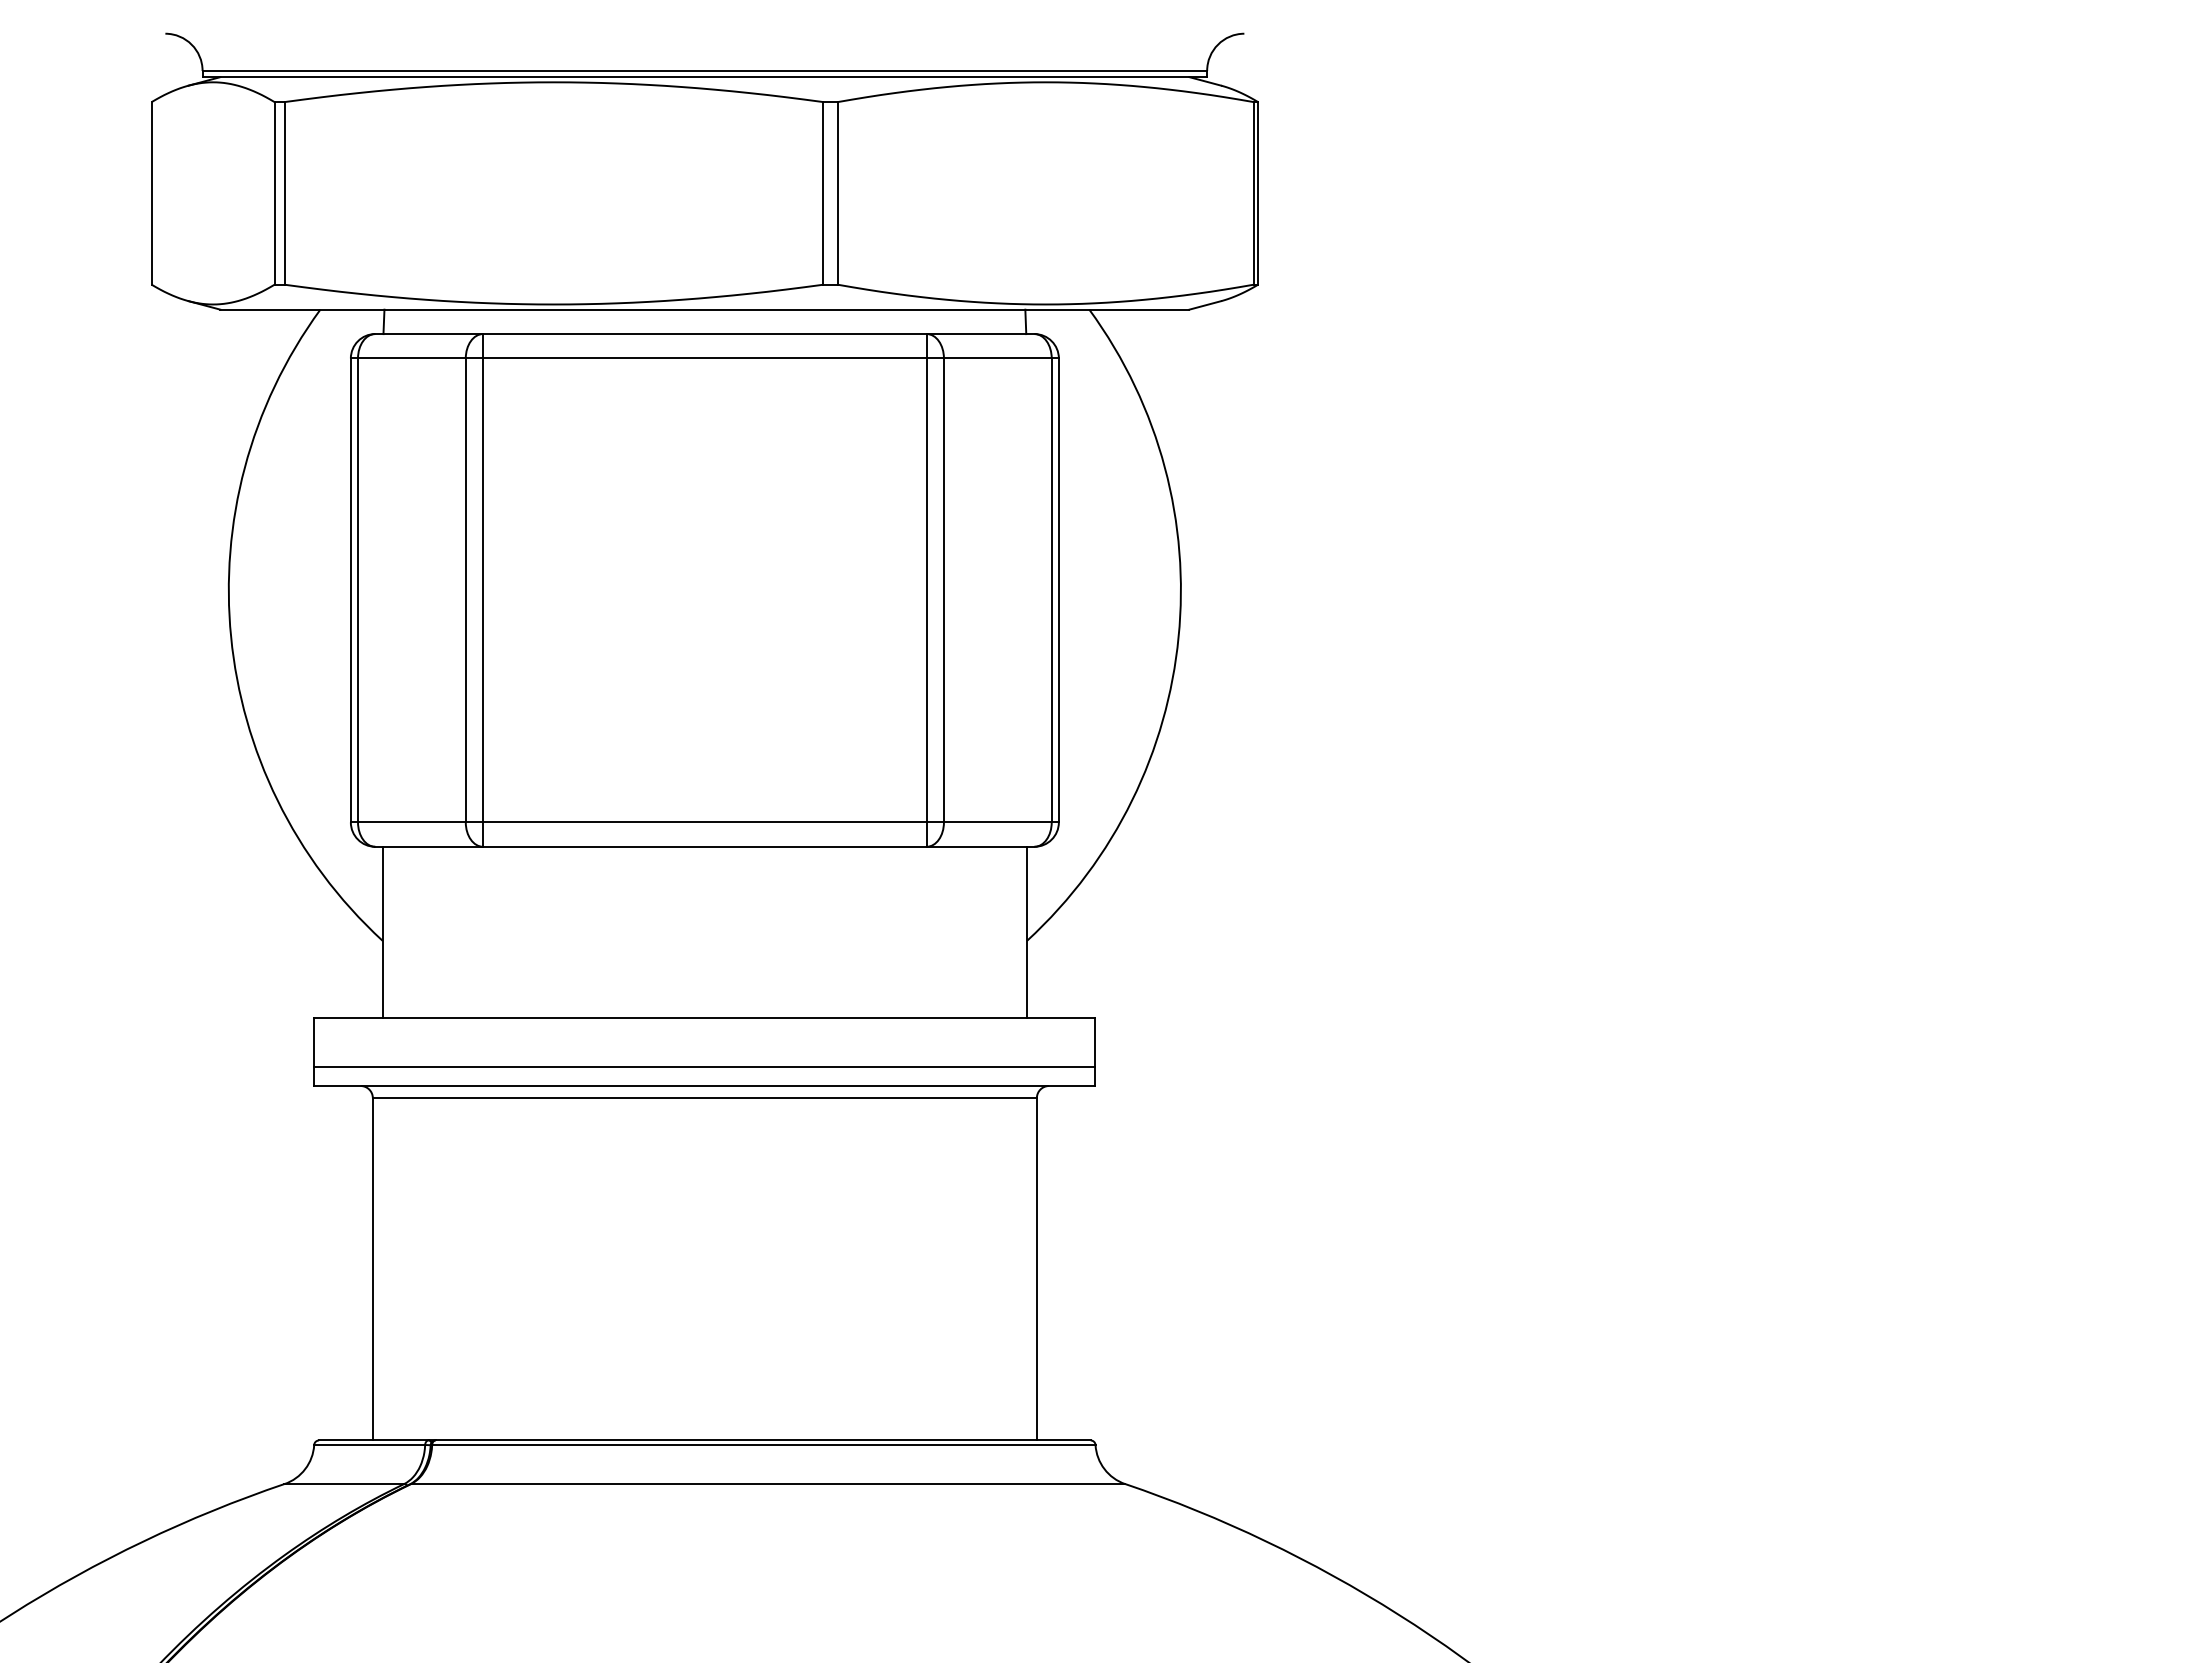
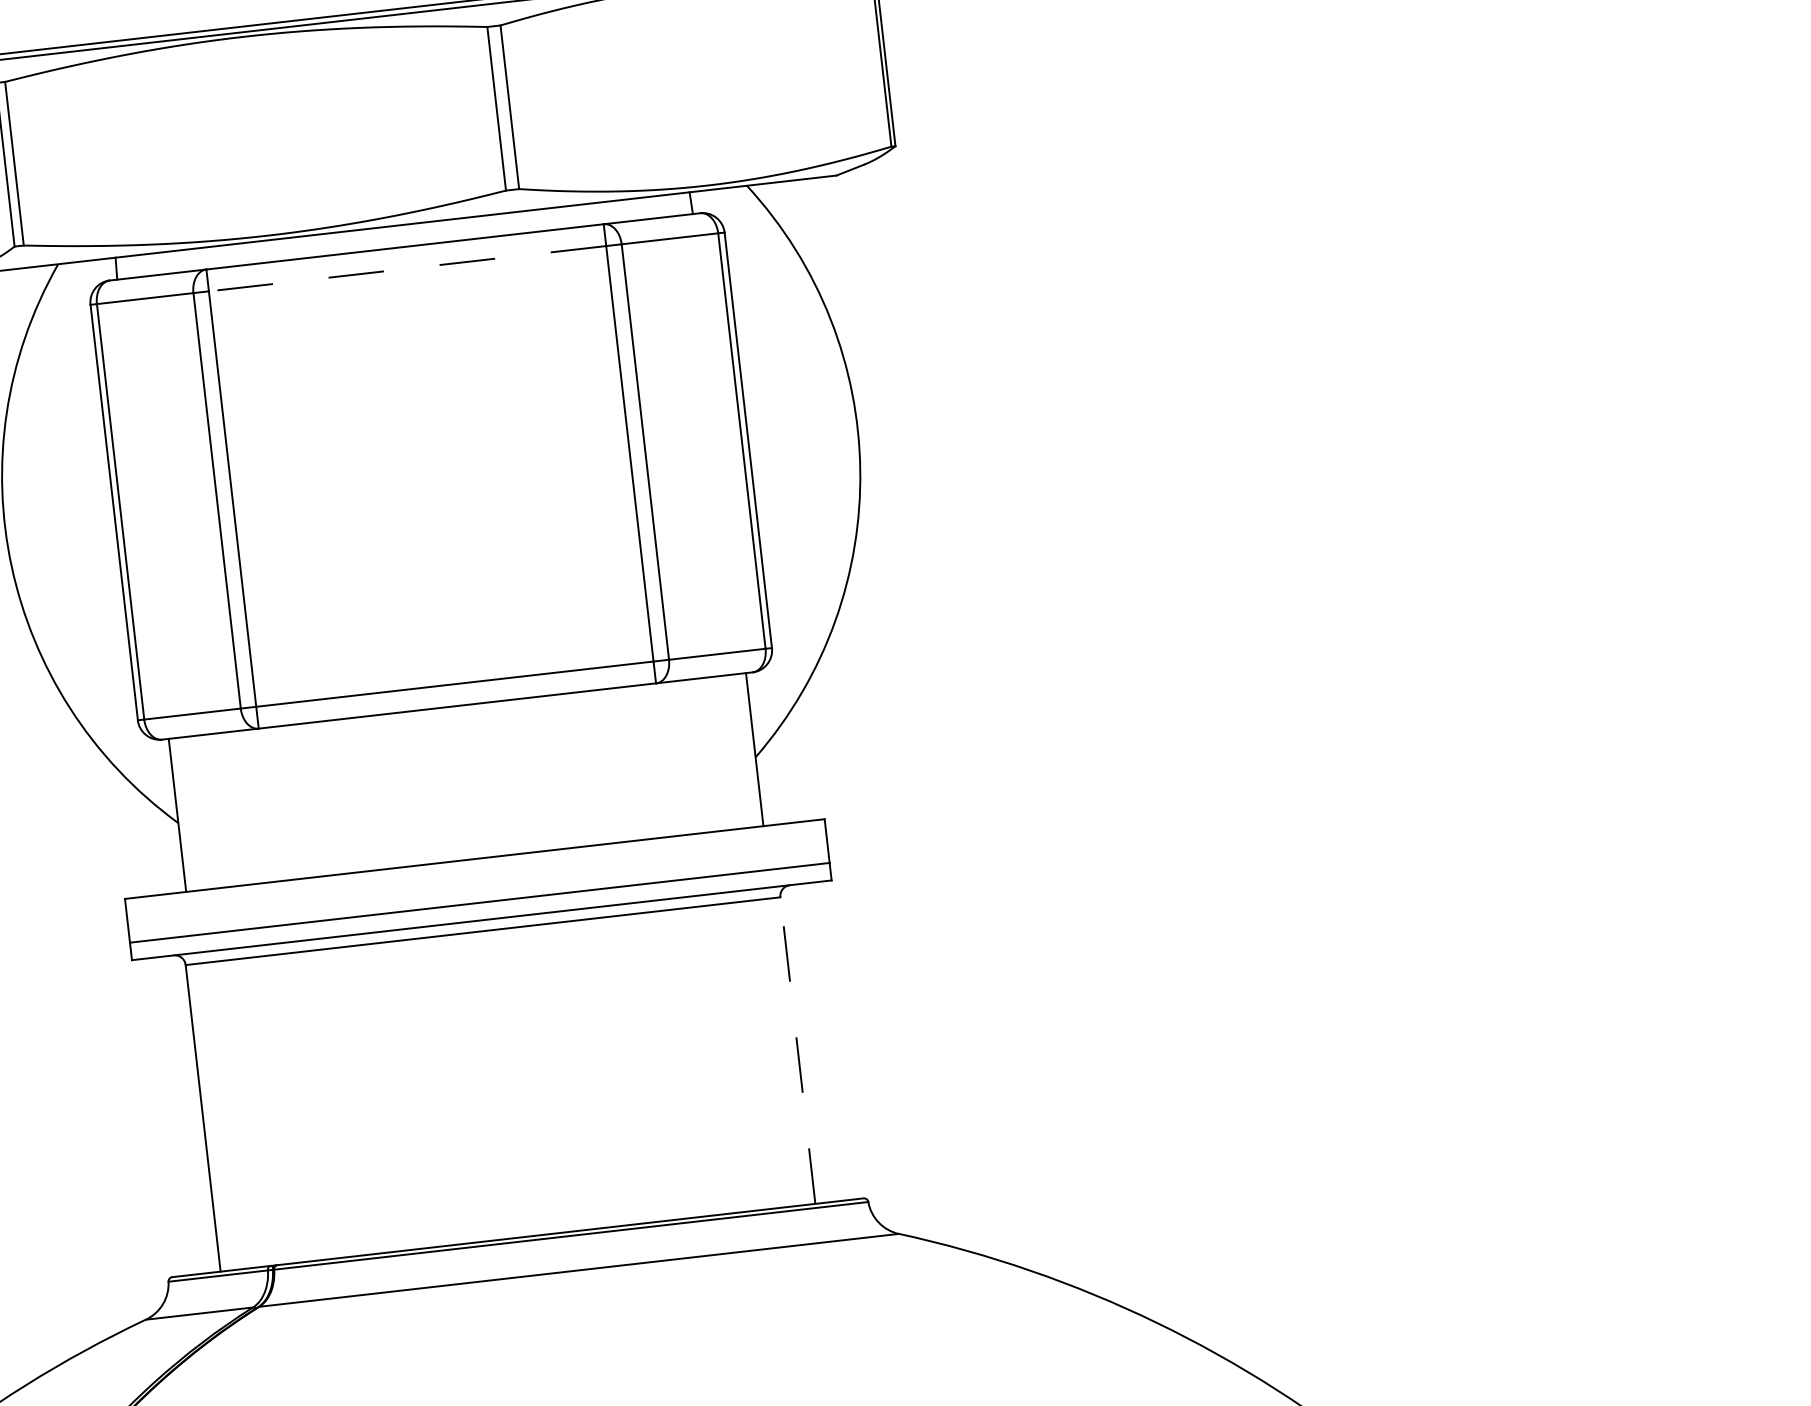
line: (704, 358) -> (407, 268), solid -> dashed
line: (1036, 1268) -> (797, 1049), solid -> dashed

